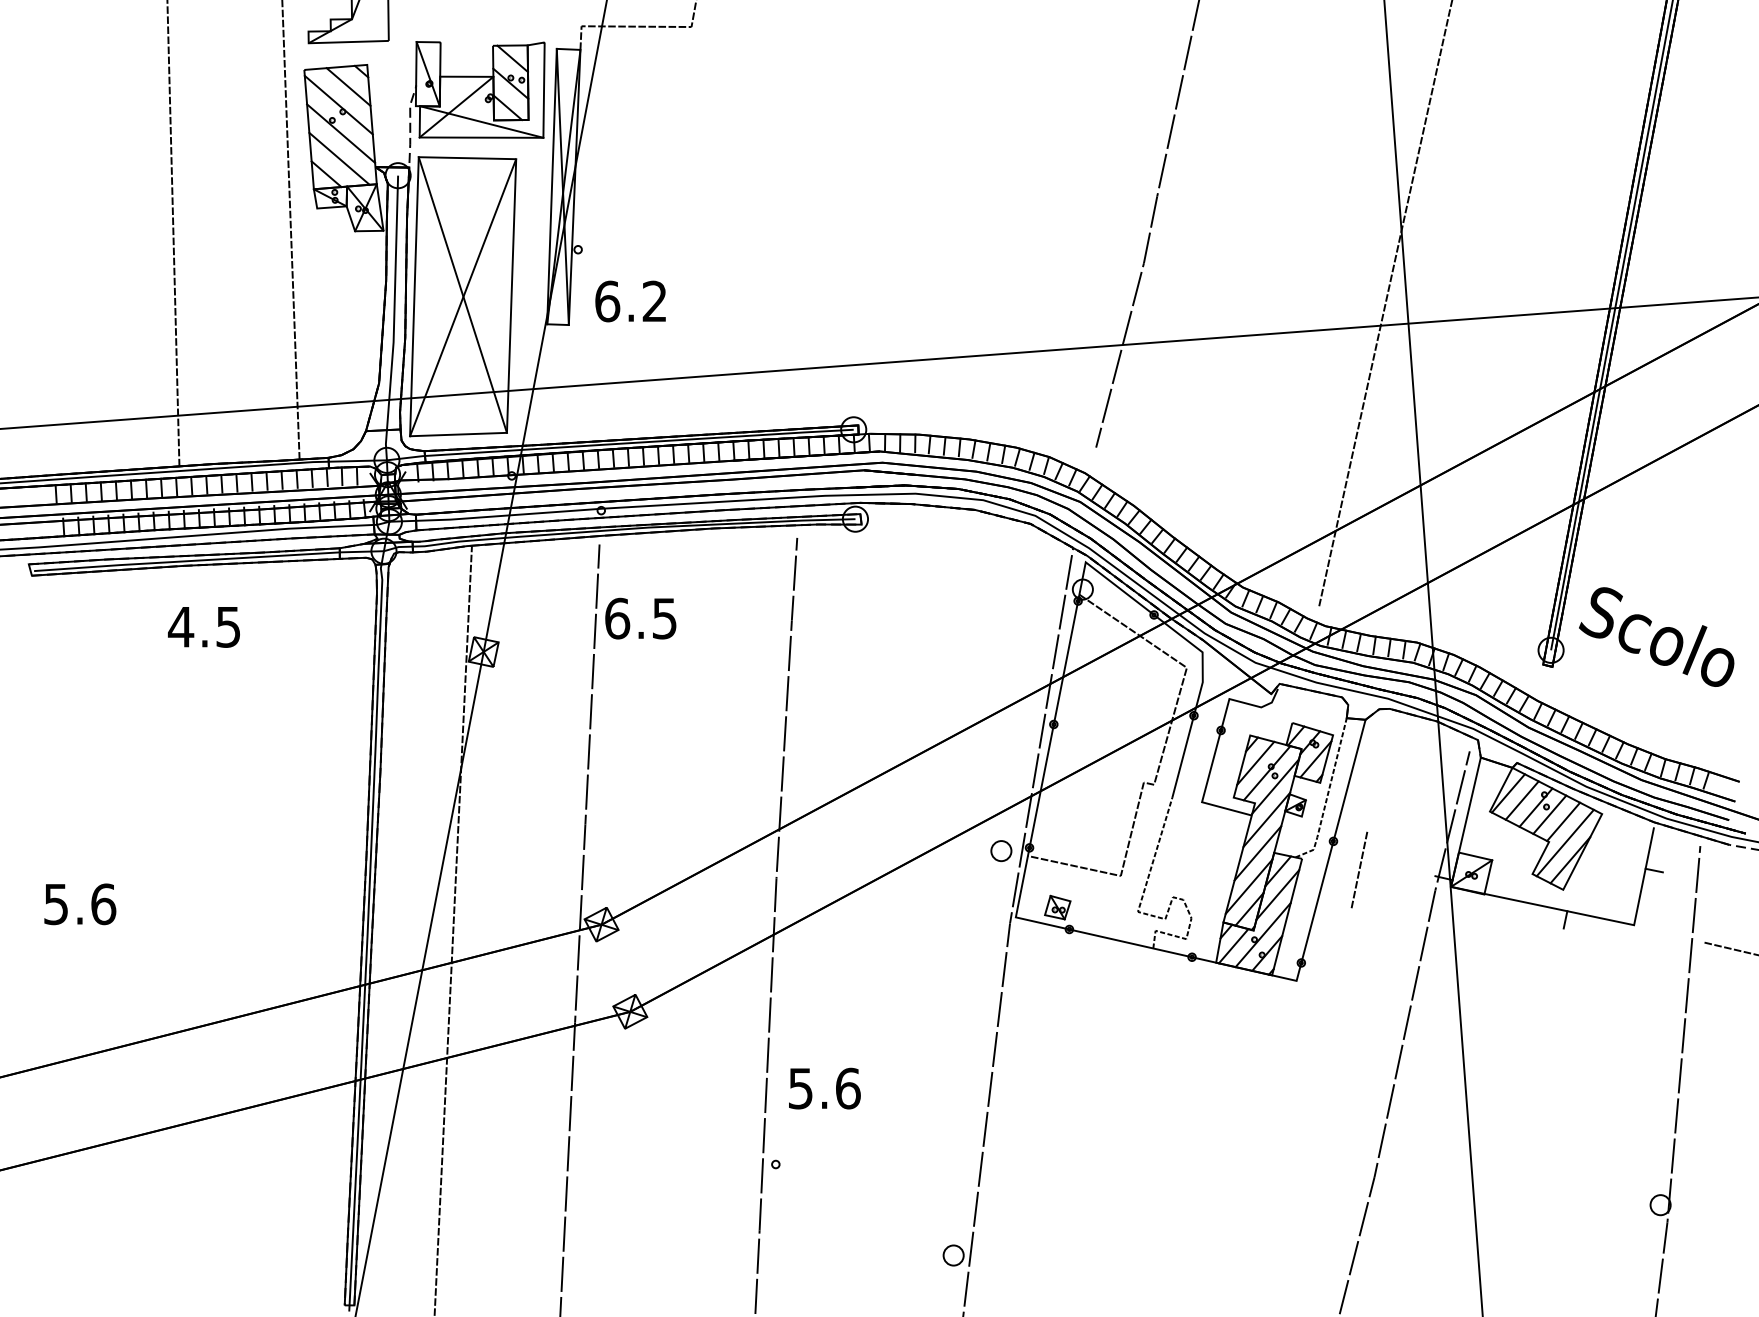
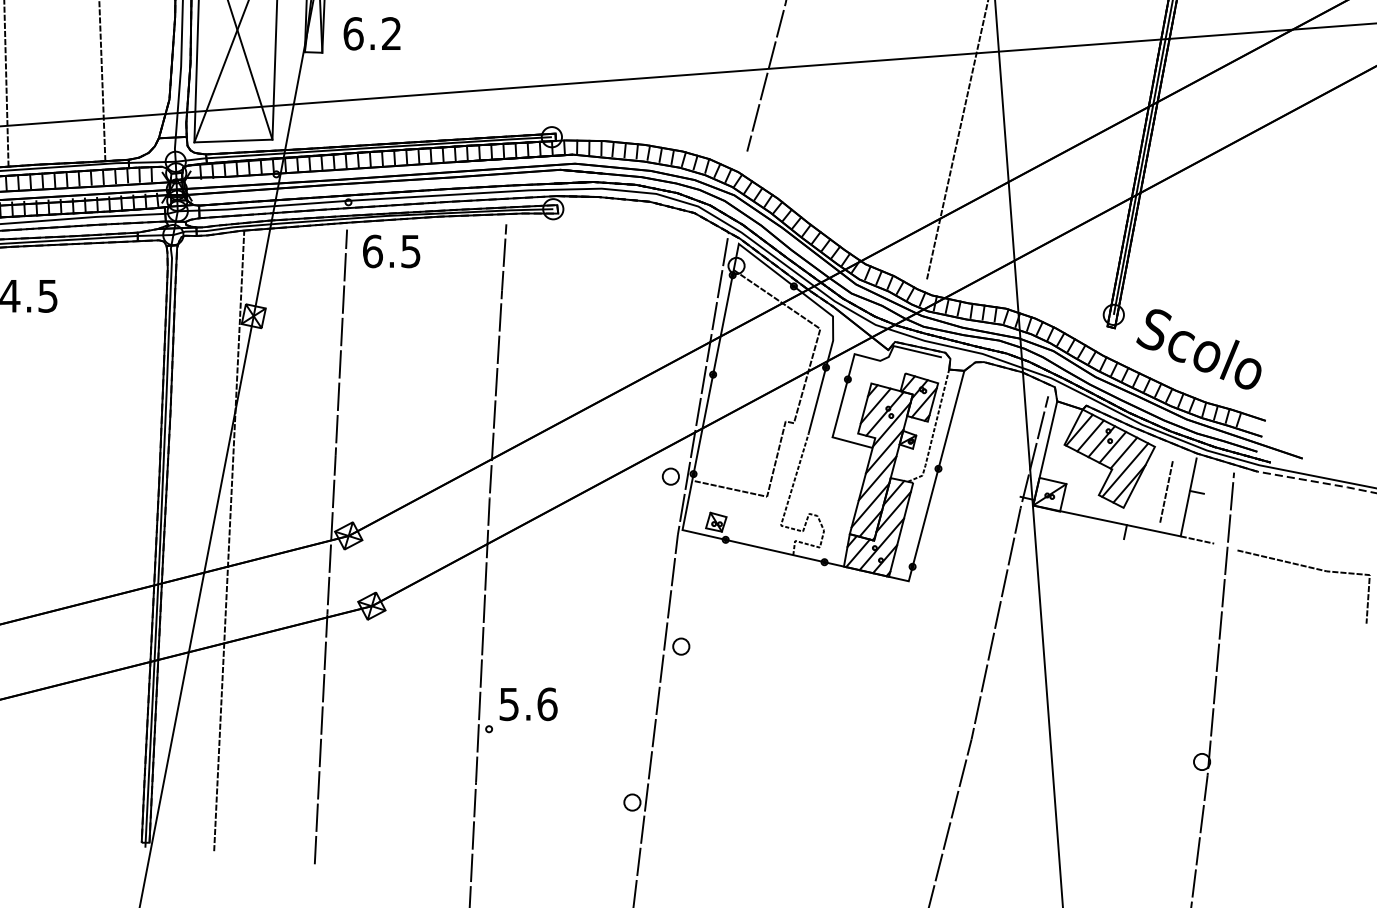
text: (640, 618) -> (391, 251), moved
text: (1656, 636) -> (1198, 348), moved
line: (1307, 695) -> (917, 351), added
line: (1359, 868) -> (1166, 490), moved
line: (1654, 929) -> (1197, 539), added
part: (1014, 1061) -> (681, 646), added
text: (824, 1088) -> (528, 704), moved

